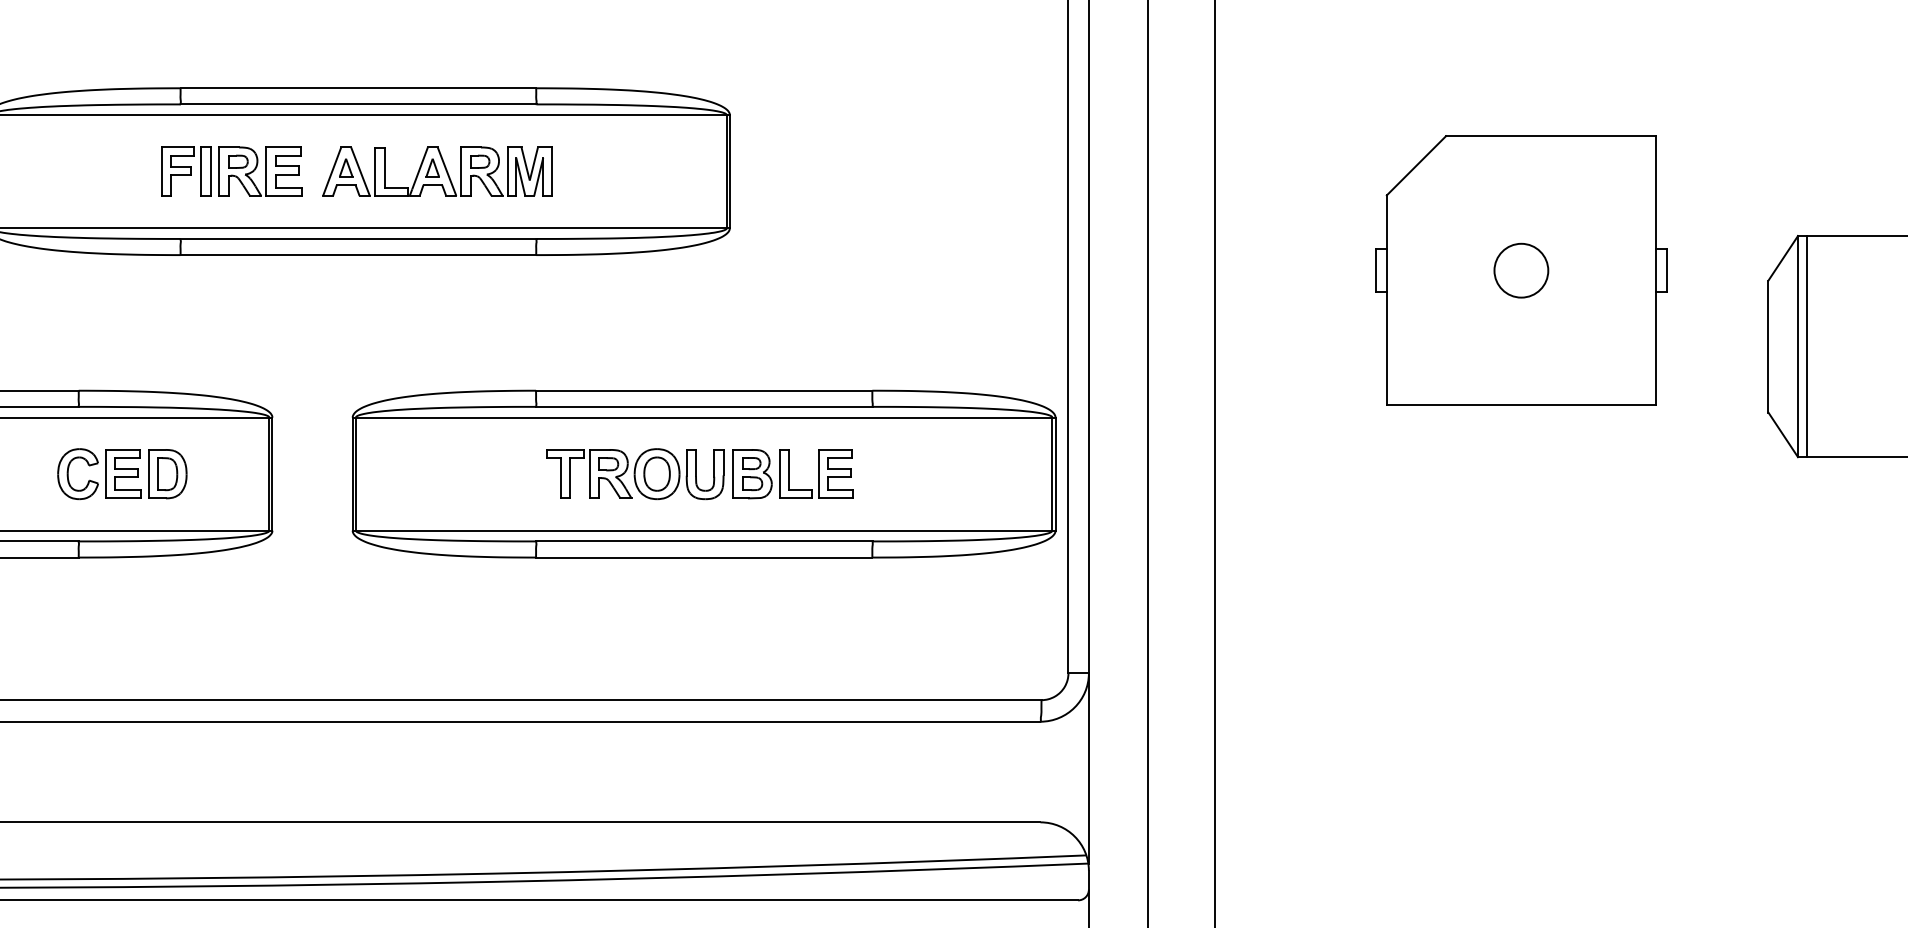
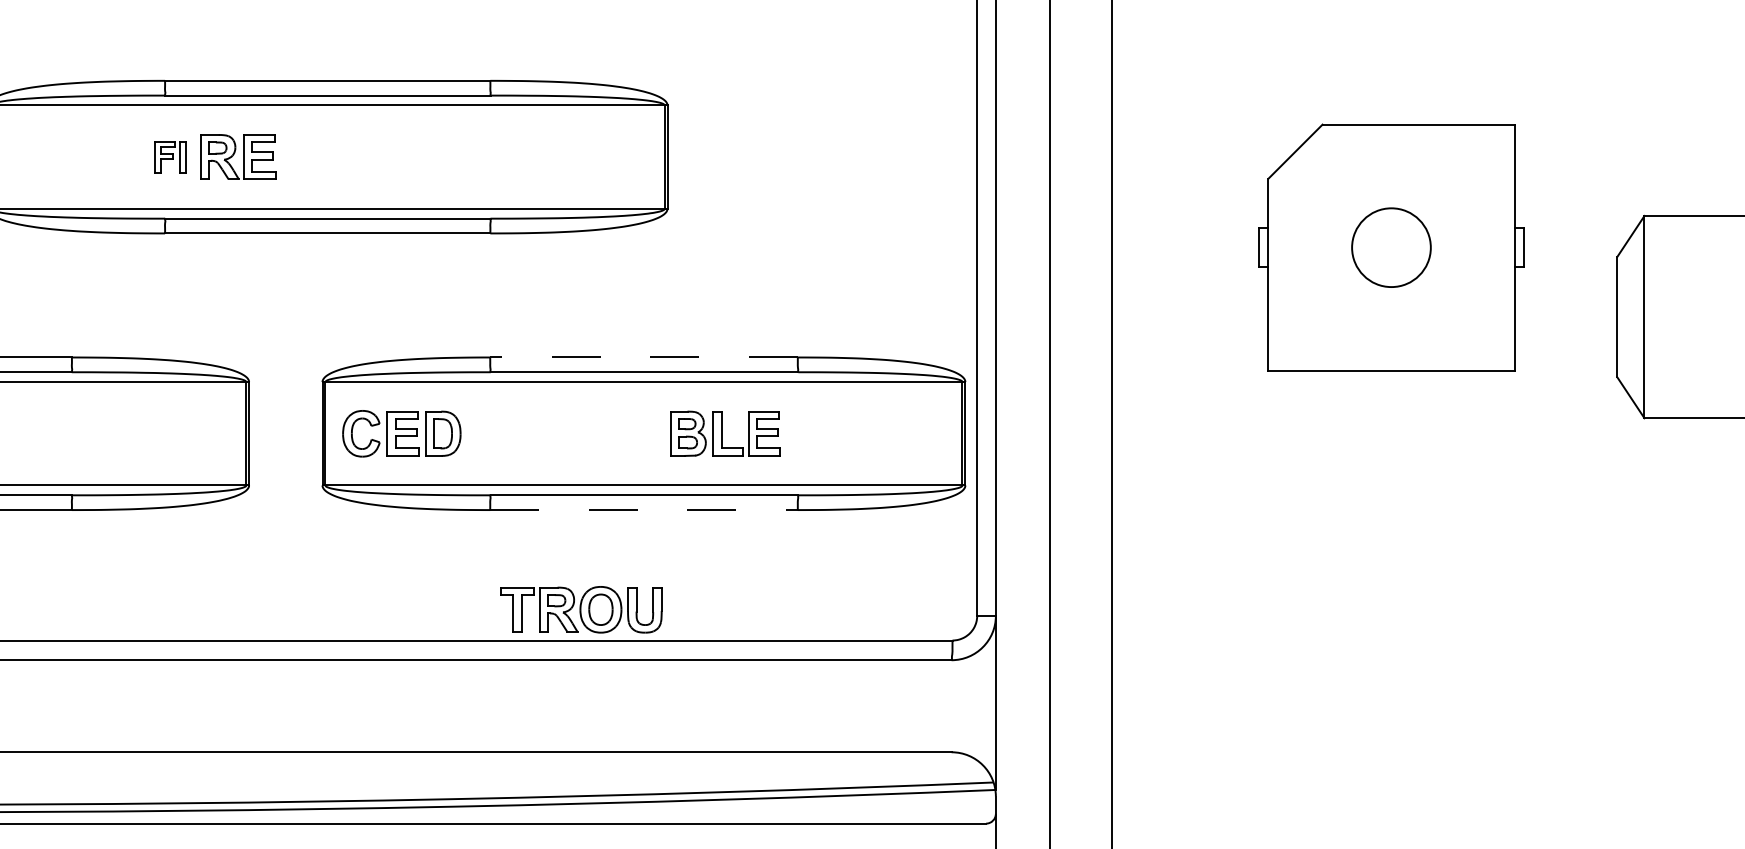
part: (185, 170) -> (169, 156), size x0.7
part: (436, 170) -> (399, 156), removed
circle: (1521, 270) -> (1391, 247), size x1.6
line: (1806, 345) -> (1652, 316), removed
line: (704, 390) -> (644, 357), solid -> dashed
part: (121, 473) -> (401, 433), moved
part: (635, 473) -> (581, 609), moved
line: (704, 558) -> (644, 510), solid -> dashed

